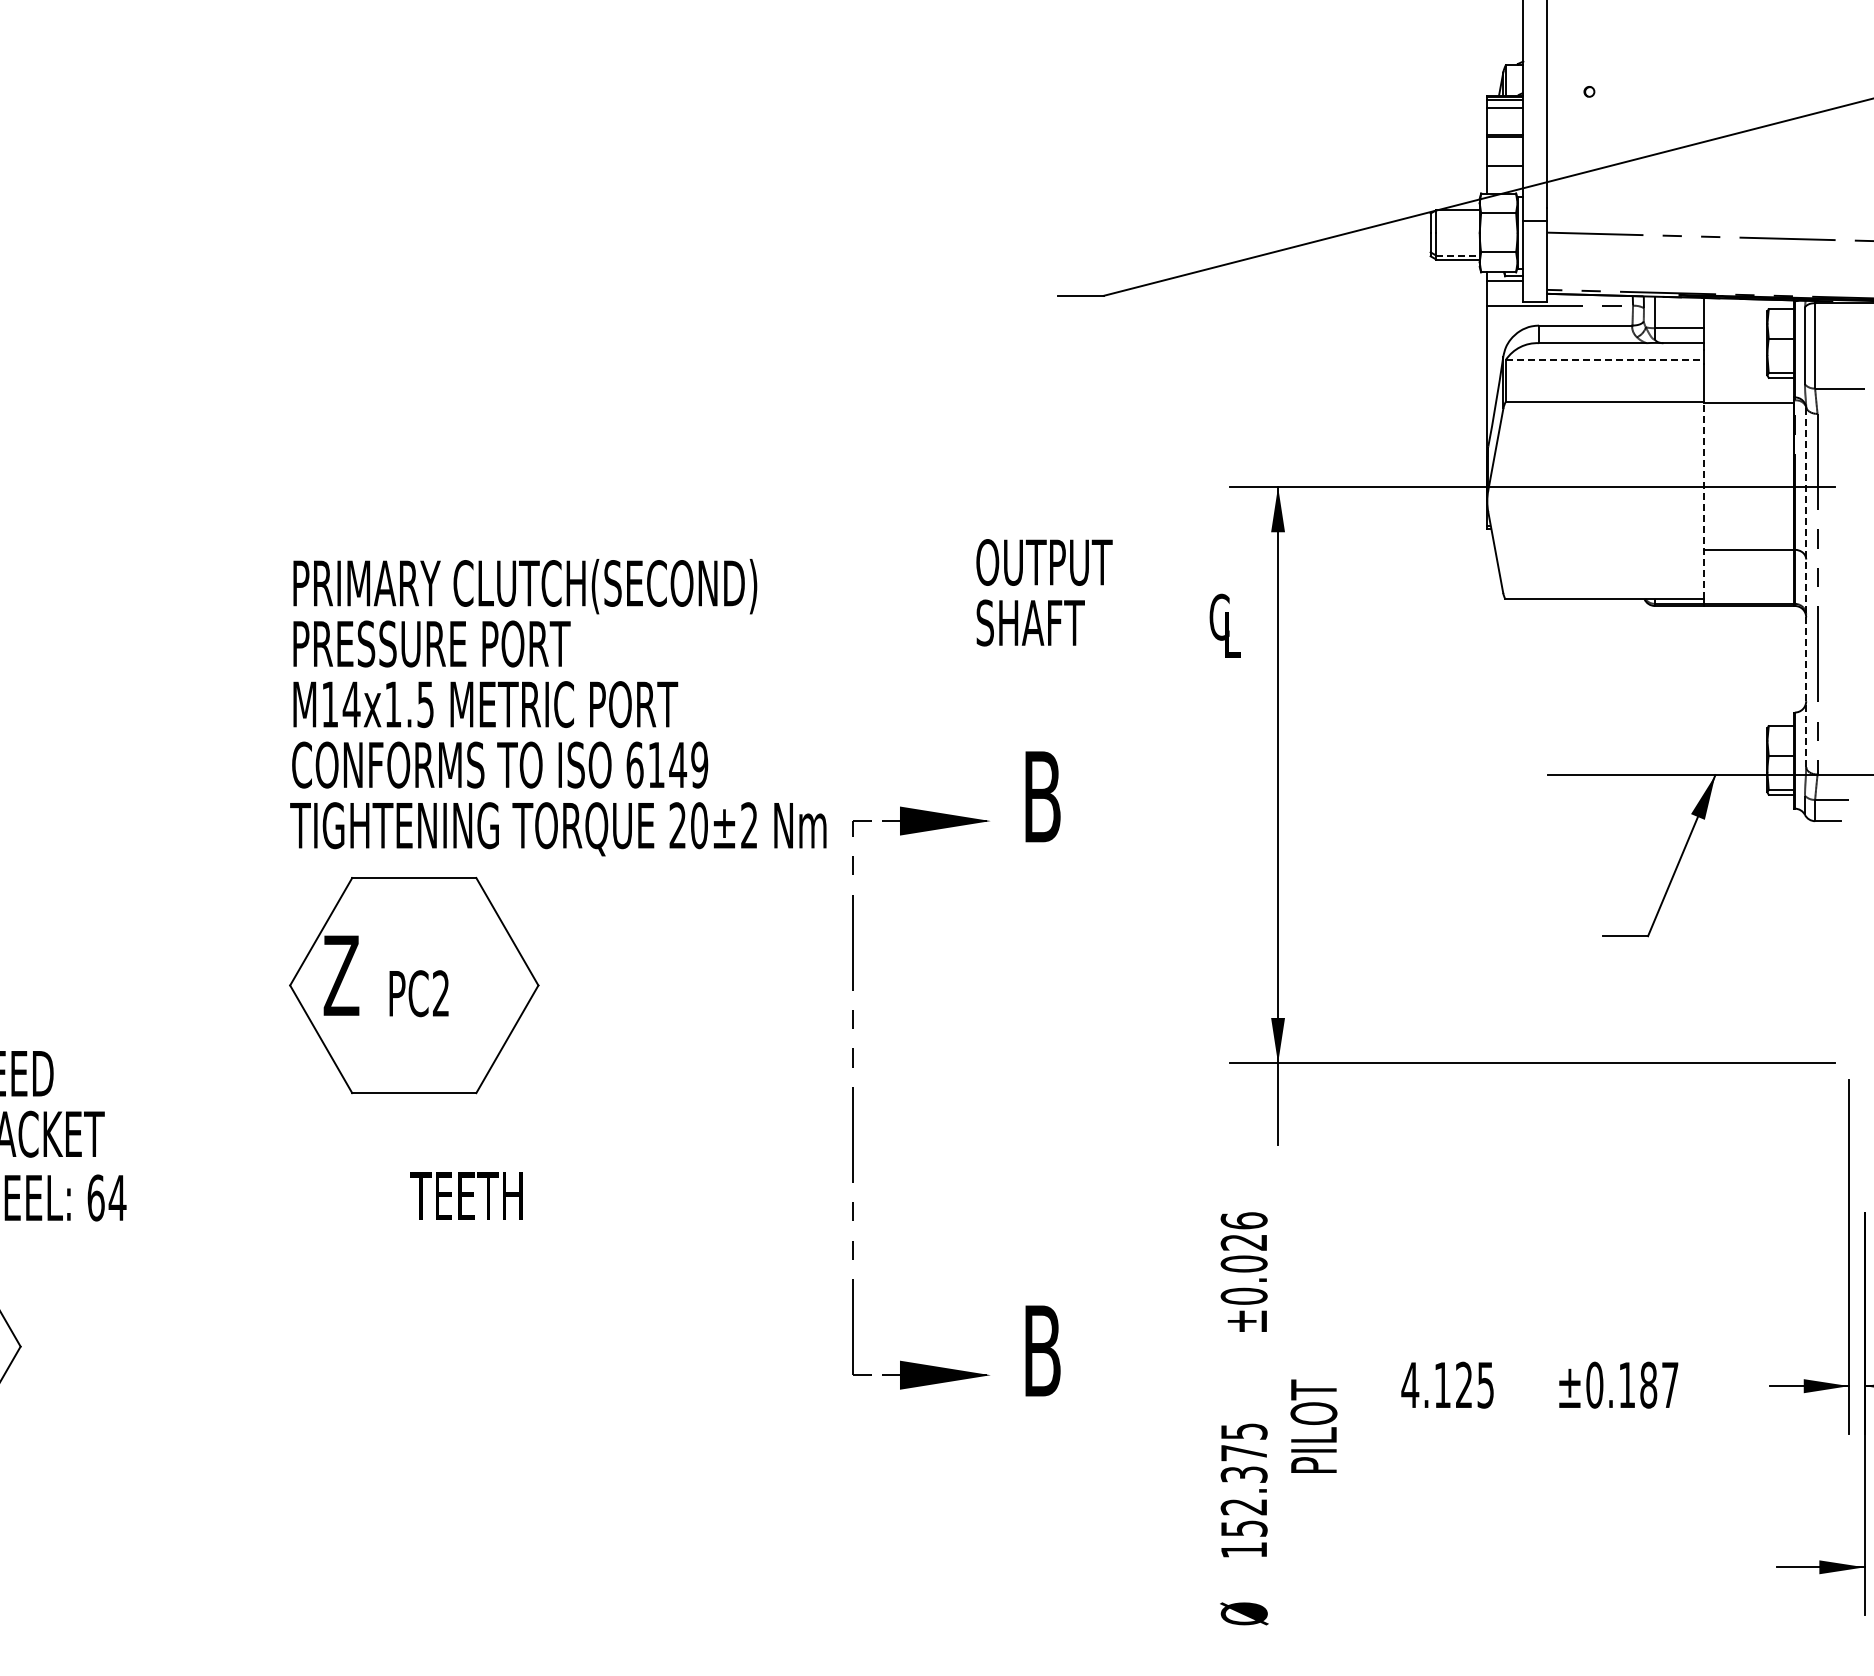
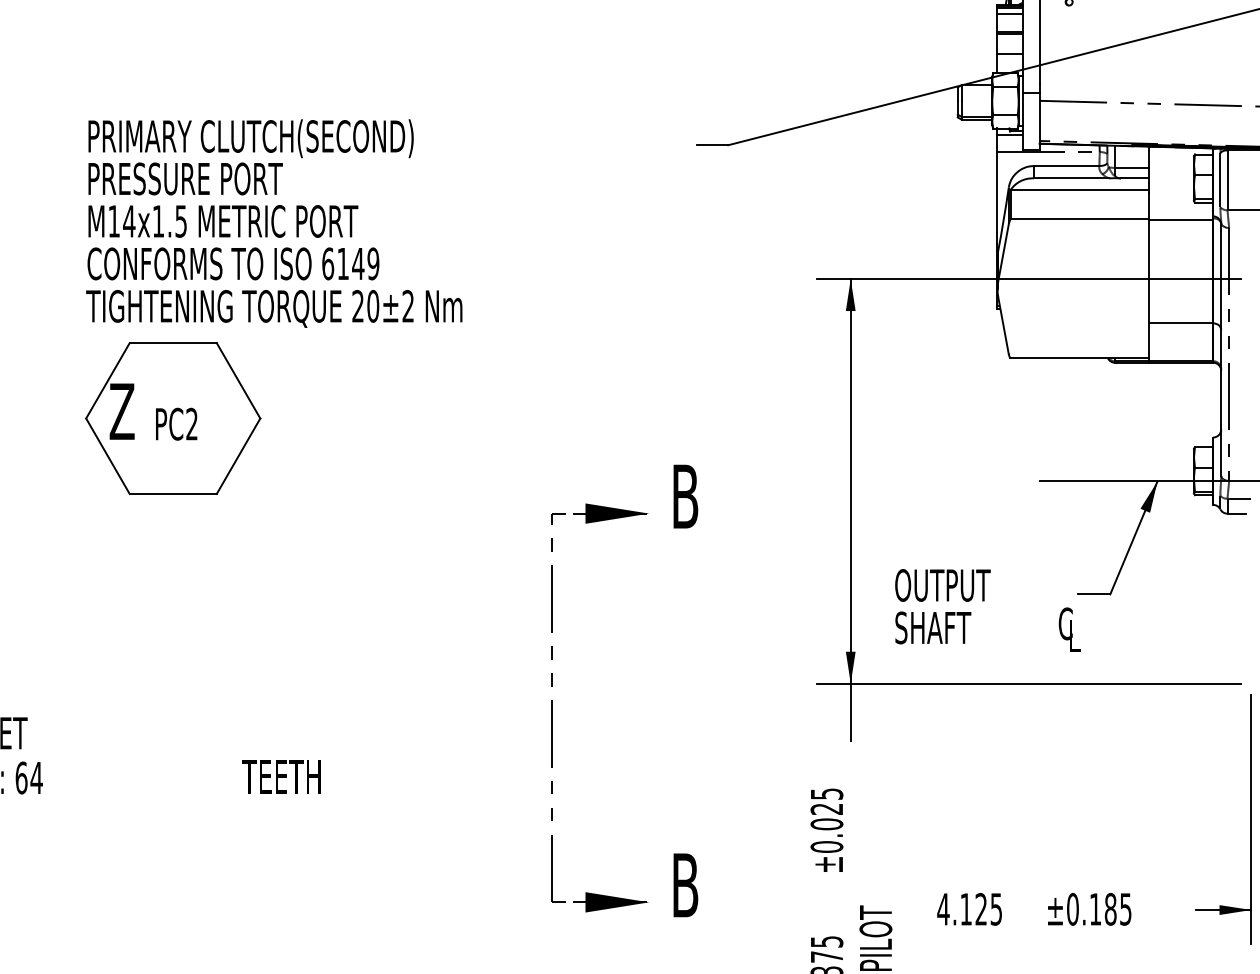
line: (1458, 255) -> (977, 116), dashed -> solid
line: (1604, 359) -> (1079, 189), dashed -> solid
line: (1703, 500) -> (1149, 288), dashed -> solid
line: (1806, 586) -> (1221, 349), dashed -> solid
text: (1108, 598) -> (987, 610), moved
part: (557, 826) -> (273, 306), moved
text: (1243, 1220) -> (826, 793), ±0.026 -> ±0.025
text: (1670, 1385) -> (1126, 909), ±0.187 -> ±0.185

